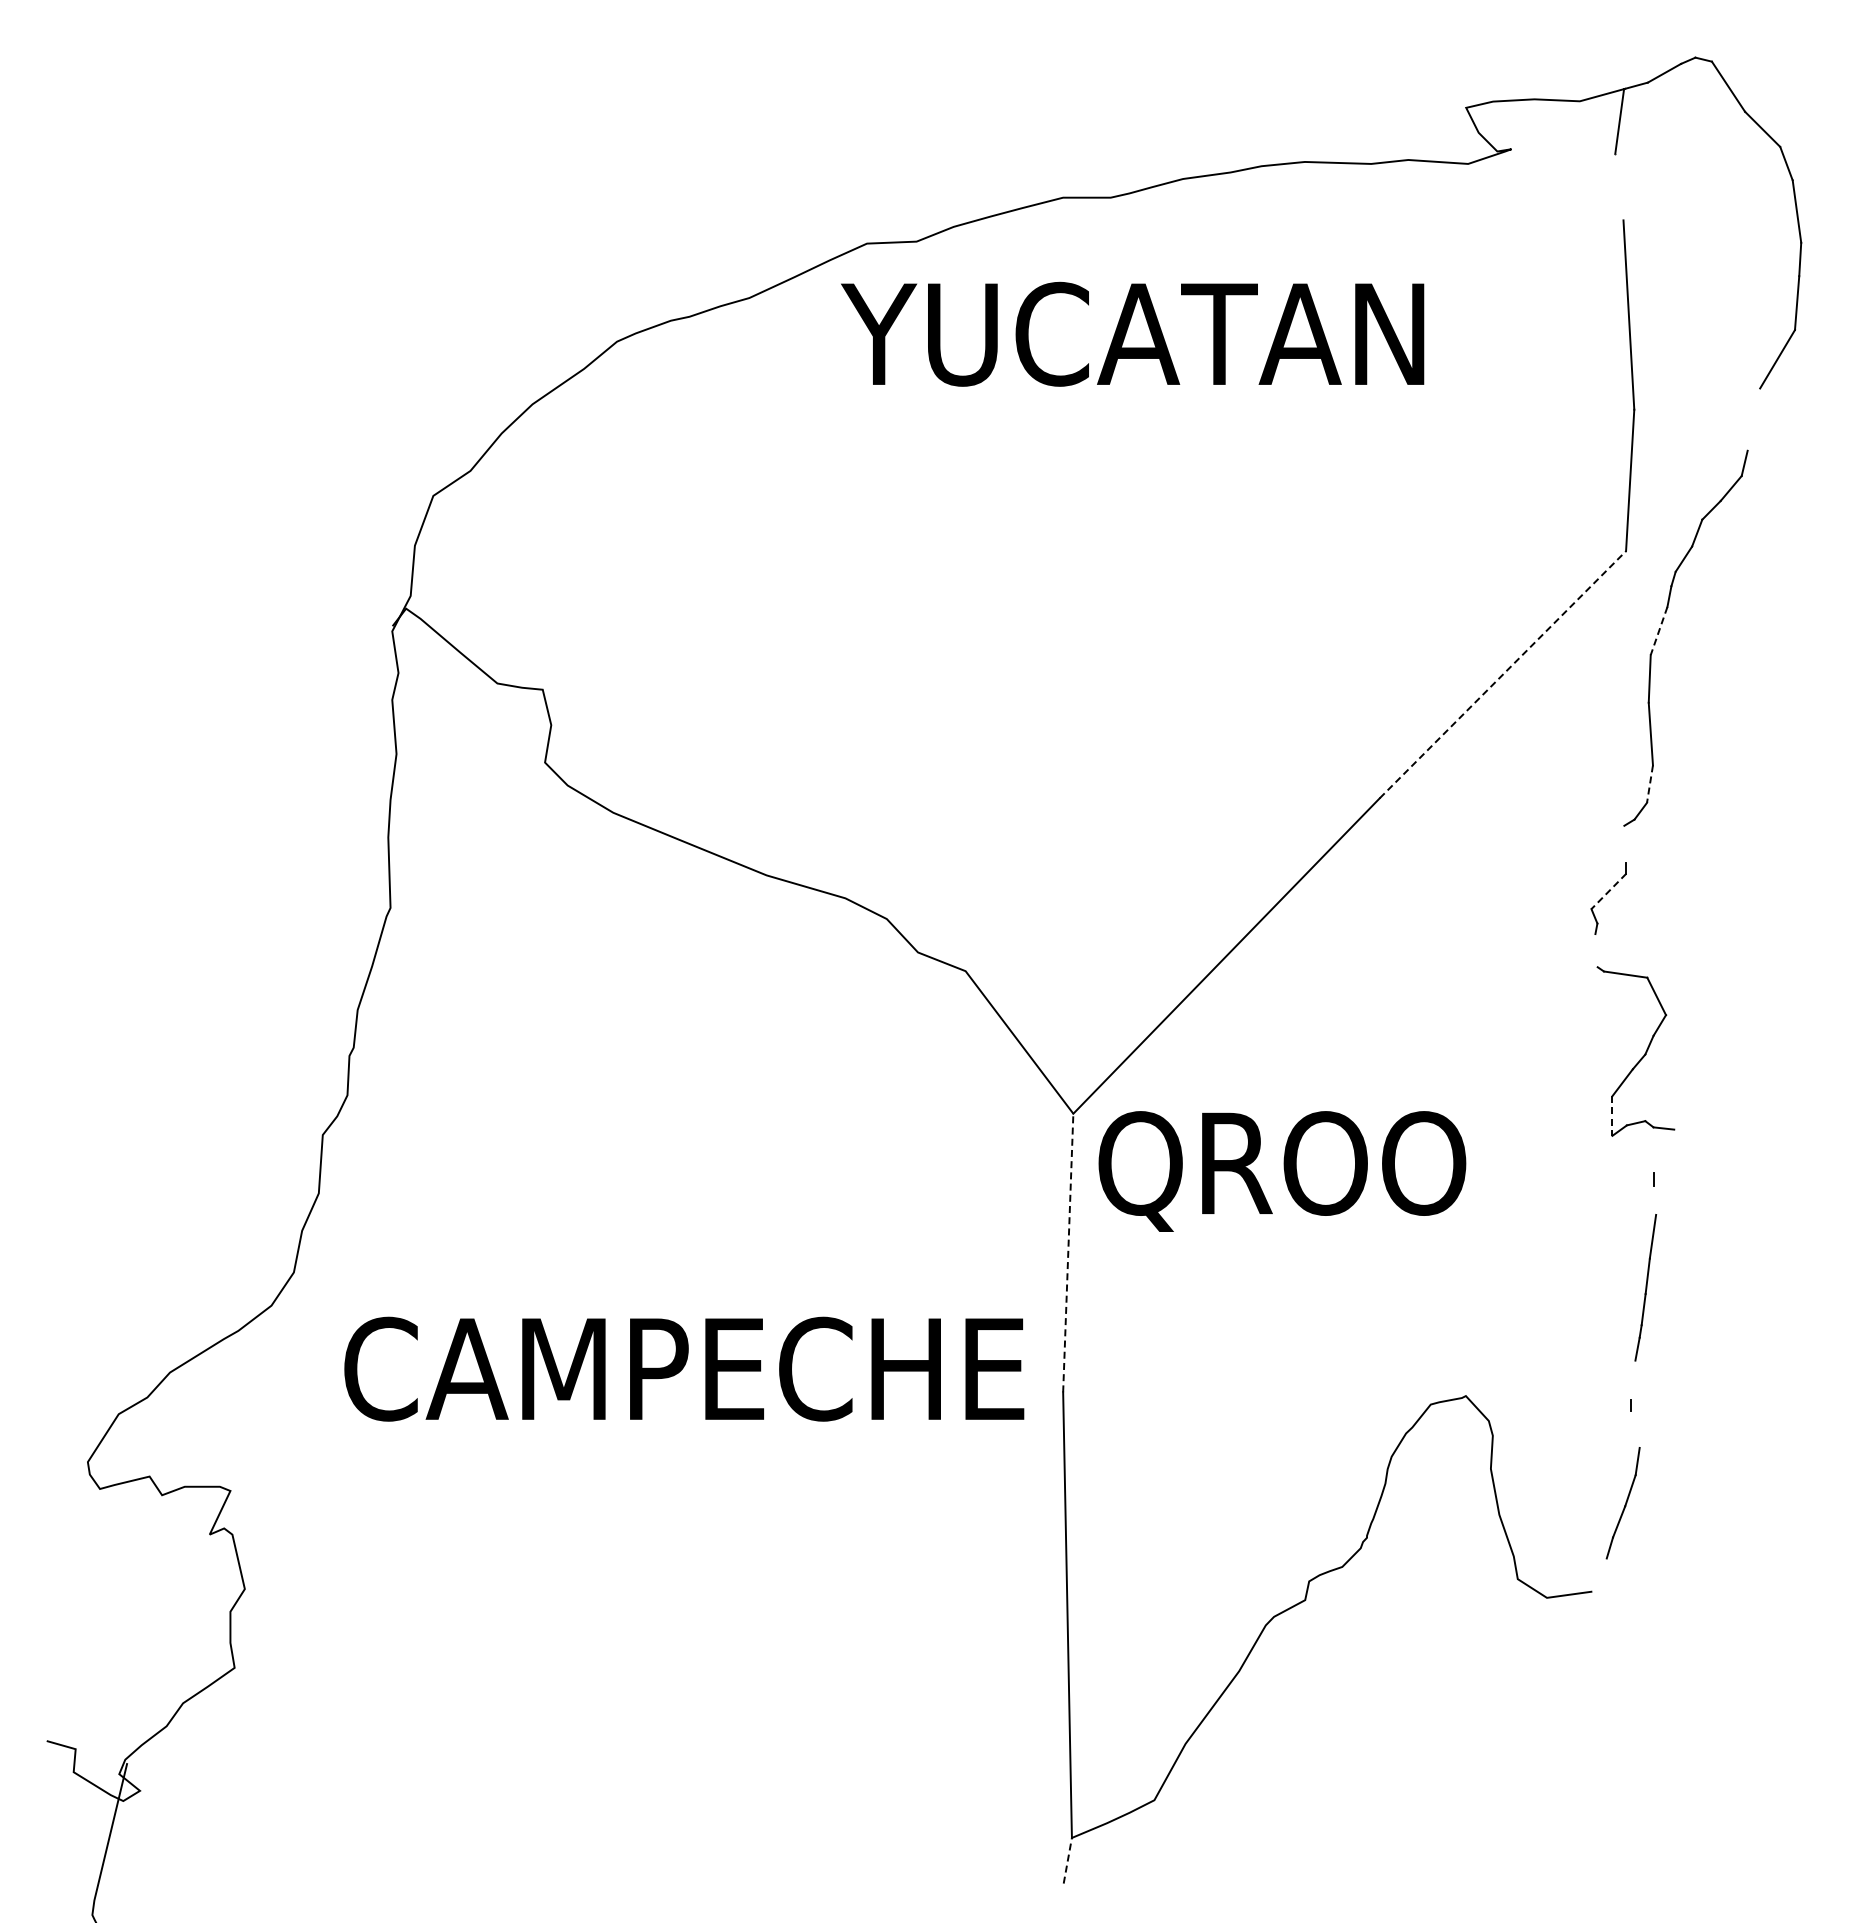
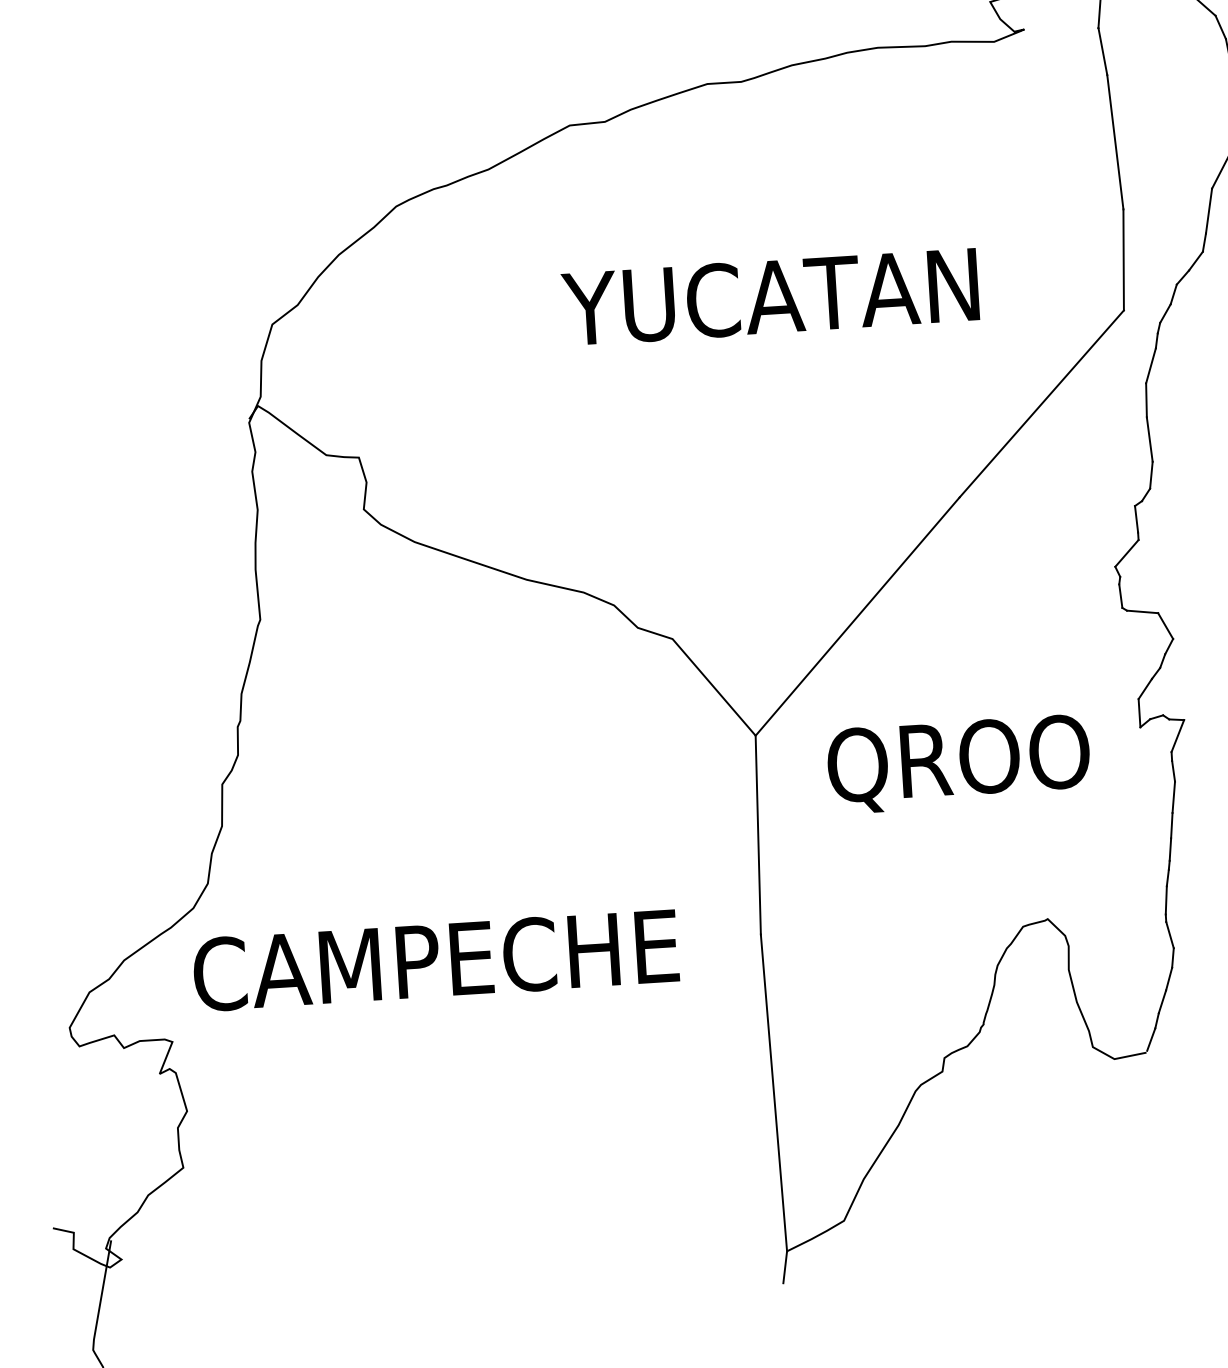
line: (1619, 186) -> (1102, 51), added
text: (1132, 333) -> (770, 296), moved
line: (1753, 419) -> (1208, 211), added
line: (1658, 631) -> (1150, 366), dashed -> solid
line: (1503, 674) -> (1042, 403), dashed -> solid
line: (1650, 784) -> (1151, 475), dashed -> solid
line: (1625, 844) -> (1136, 519), added
line: (1608, 891) -> (1126, 553), dashed -> solid
line: (1596, 950) -> (1120, 596), added
line: (1612, 1116) -> (1139, 713), dashed -> solid
line: (1663, 1151) -> (1177, 736), added
text: (1282, 1171) -> (959, 764), moved
line: (1654, 1199) -> (1173, 770), added
line: (1068, 1252) -> (758, 834), dashed -> solid
text: (684, 1368) -> (436, 960), moved
line: (1633, 1380) -> (1166, 900), added
line: (1635, 1428) -> (1169, 934), added
line: (1599, 1573) -> (1150, 1039), added
line: (1067, 1860) -> (784, 1267), dashed -> solid

